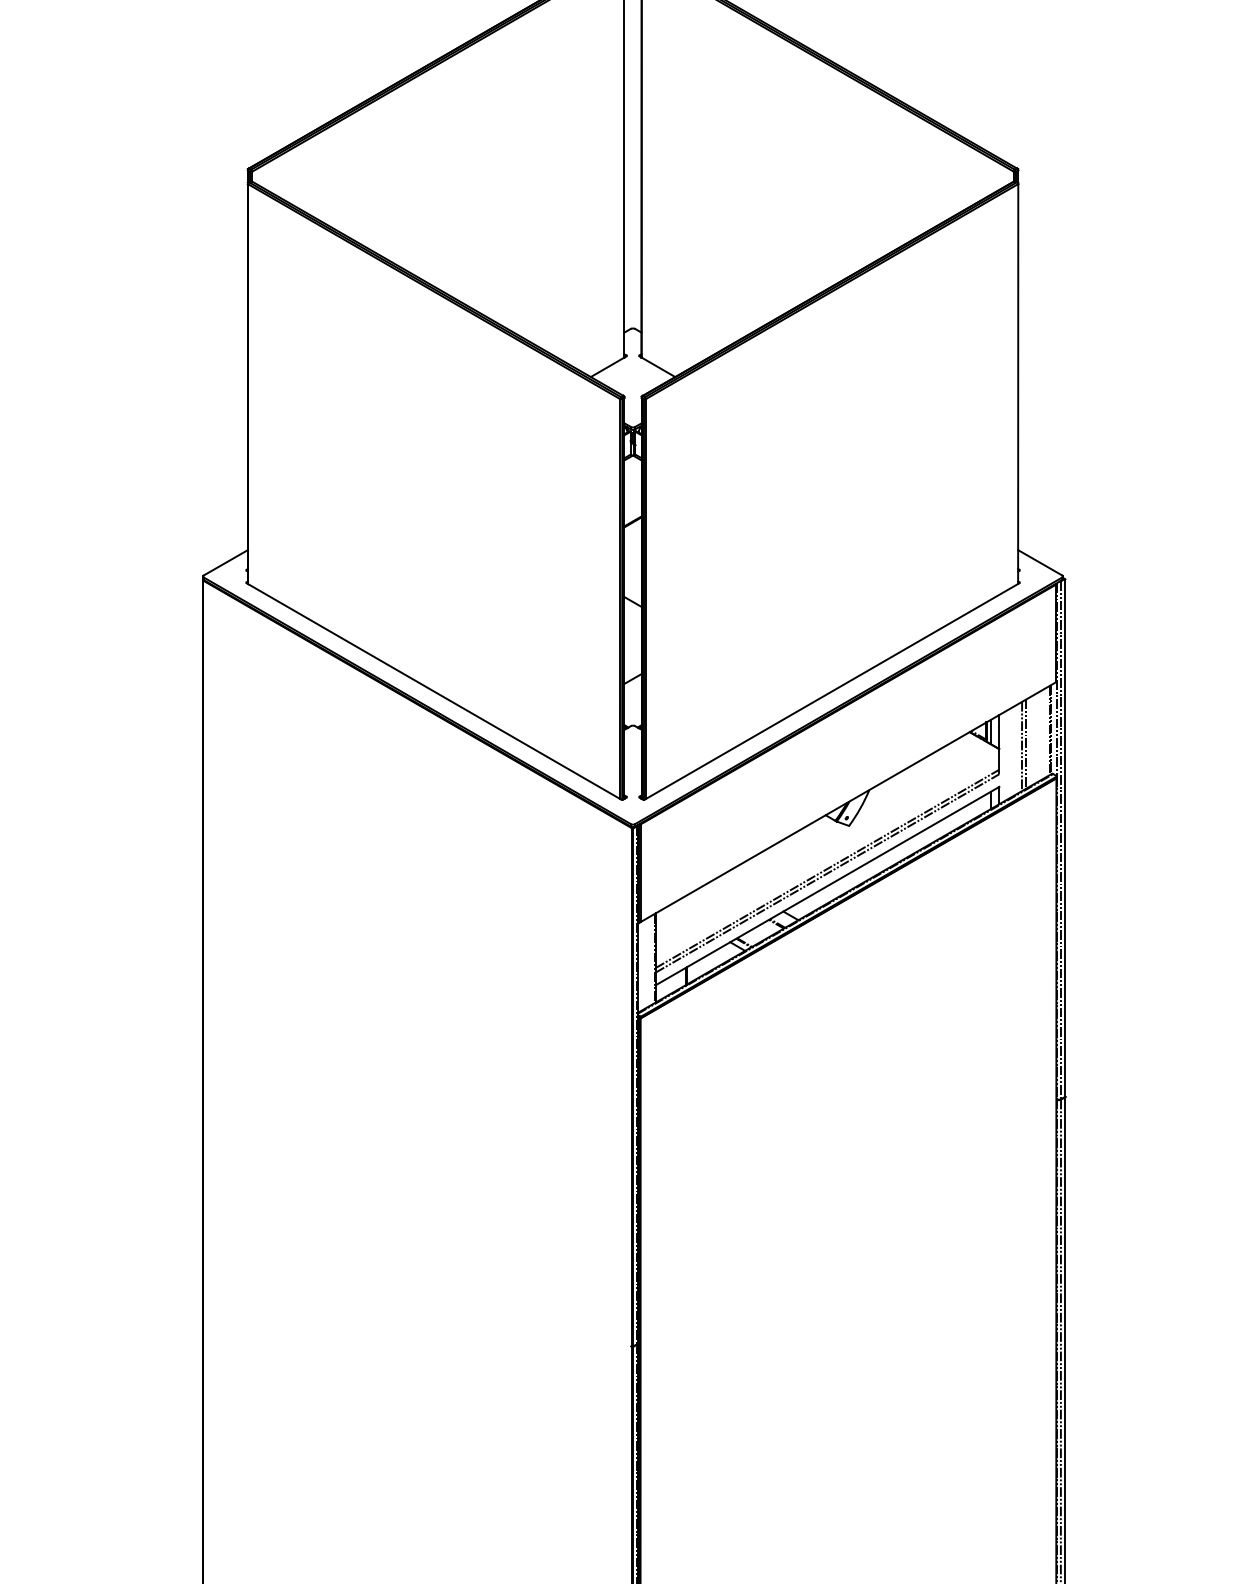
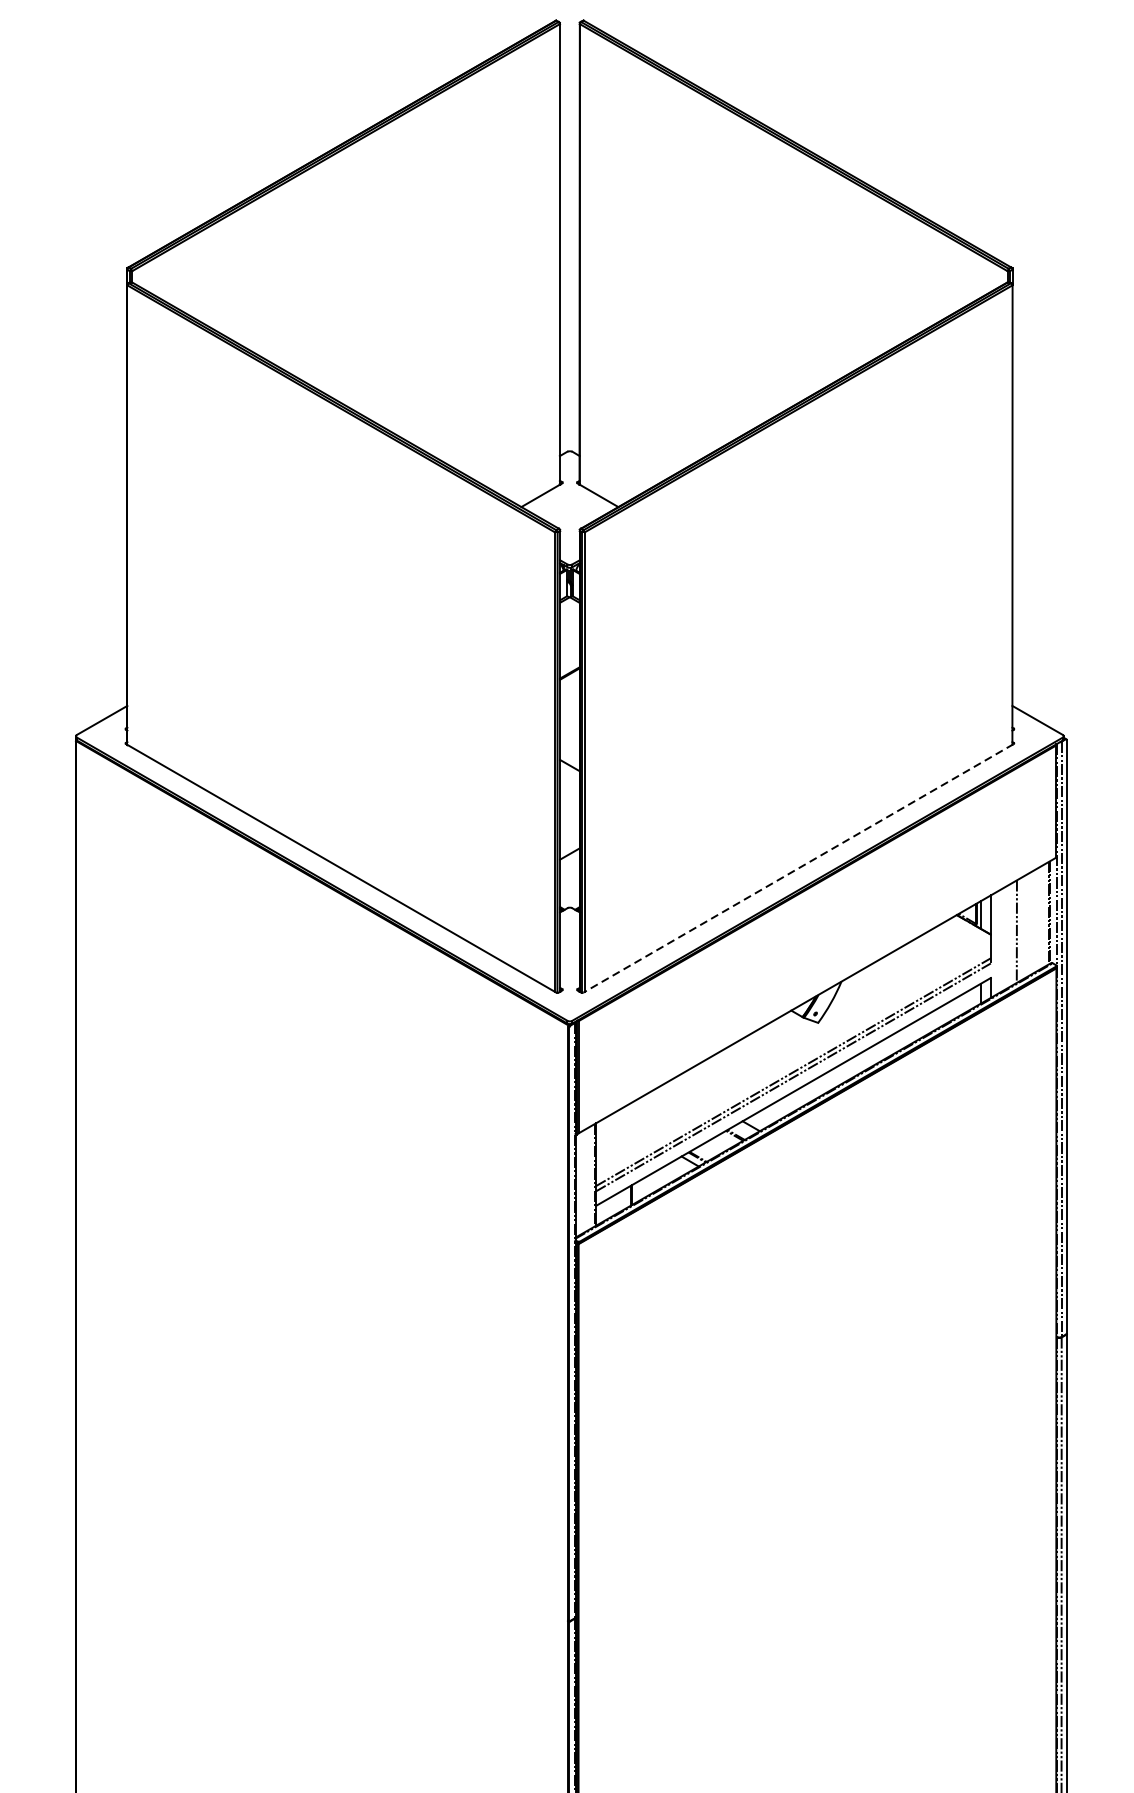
line: (831, 691) -> (797, 868), solid -> dashed
line: (1025, 743) -> (1020, 928), removed

